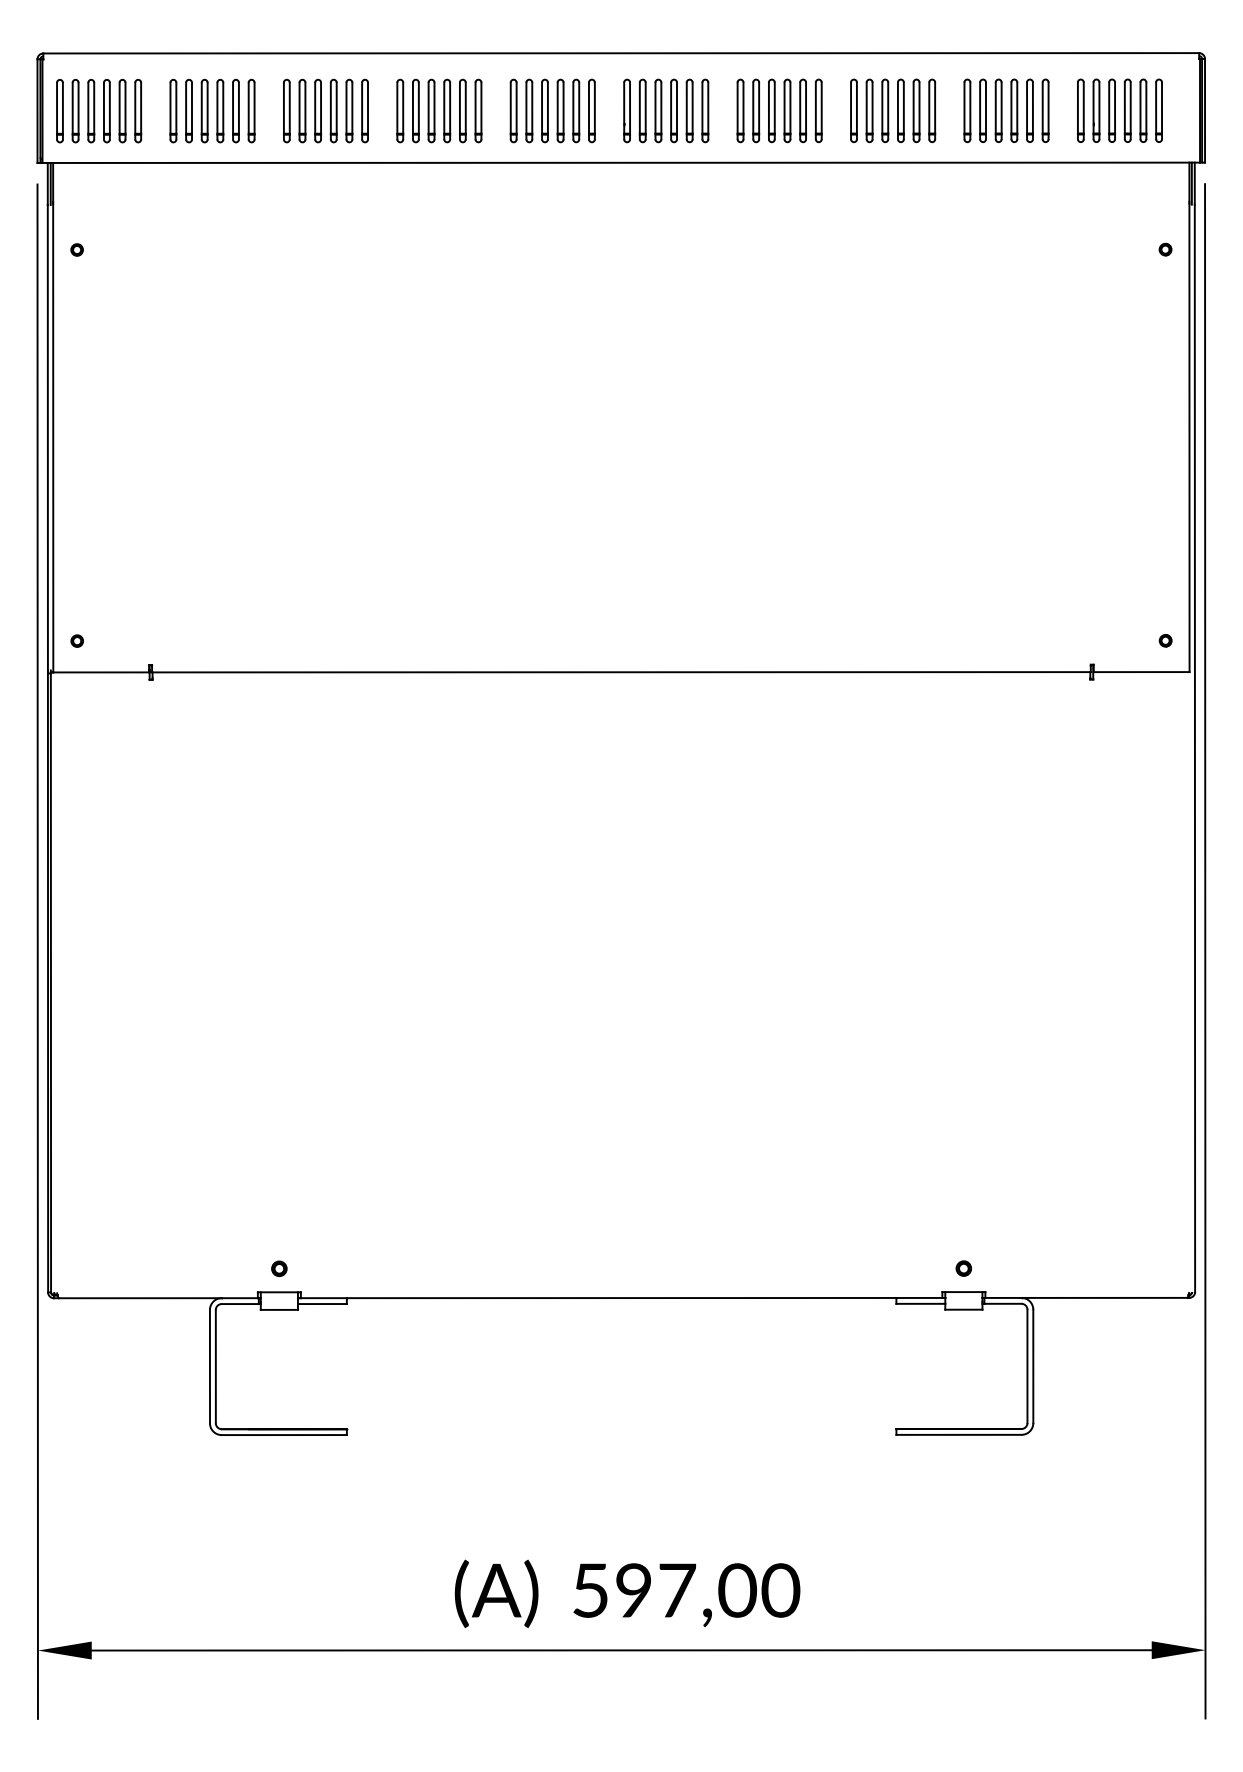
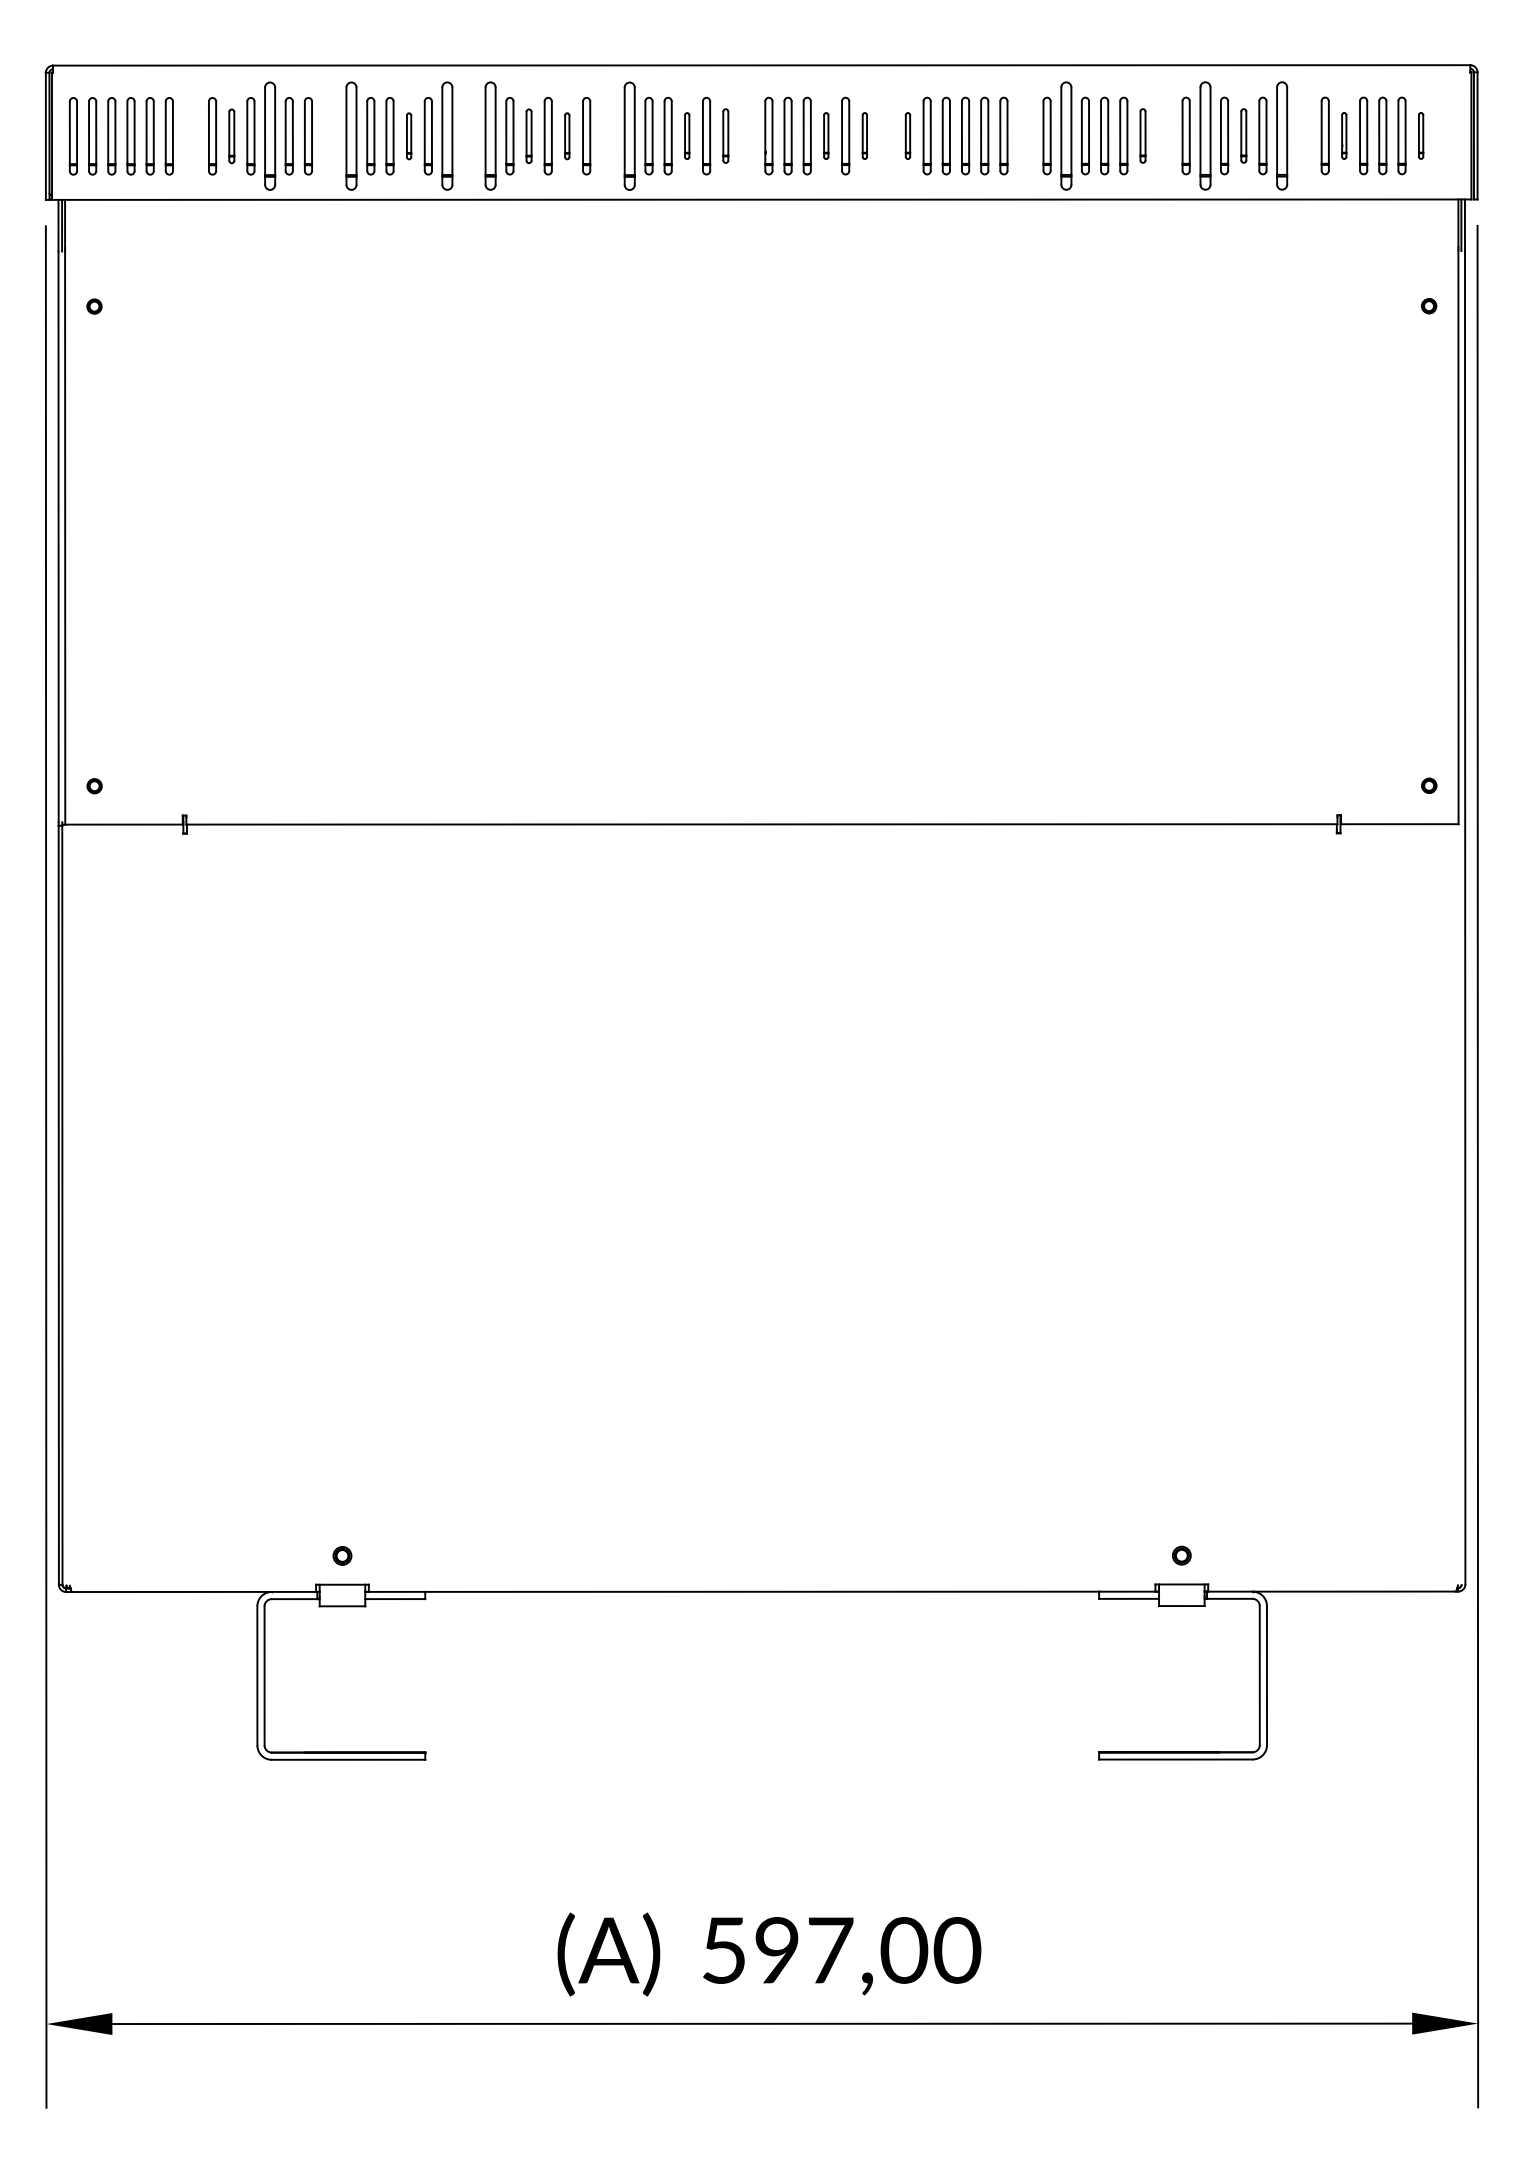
part: (513, 110) -> (629, 135), size x1.4
part: (559, 110) -> (686, 135), size x0.6
part: (591, 110) -> (725, 135), size x0.7
part: (673, 110) -> (825, 135), size x0.6
part: (705, 110) -> (864, 135), size x0.6
part: (740, 110) -> (907, 135), size x0.6
part: (869, 110) -> (1065, 135), size x1.4
part: (931, 110) -> (1142, 135), size x0.7
part: (982, 110) -> (1204, 135), size x1.4
part: (1014, 110) -> (1243, 135), size x0.7
part: (1045, 110) -> (1281, 135), size x1.4
part: (1095, 110) -> (1343, 135), size x0.6
part: (1158, 110) -> (1420, 135), size x0.6
part: (188, 111) -> (231, 136), size x0.7
part: (219, 111) -> (269, 136), size x1.4
part: (286, 111) -> (351, 136), size x1.4
part: (333, 111) -> (408, 136), size x0.6
part: (365, 111) -> (447, 136), size x1.4
part: (400, 111) -> (490, 136), size x1.4
part: (431, 111) -> (528, 136), size x0.7
part: (462, 111) -> (566, 136), size x0.6

